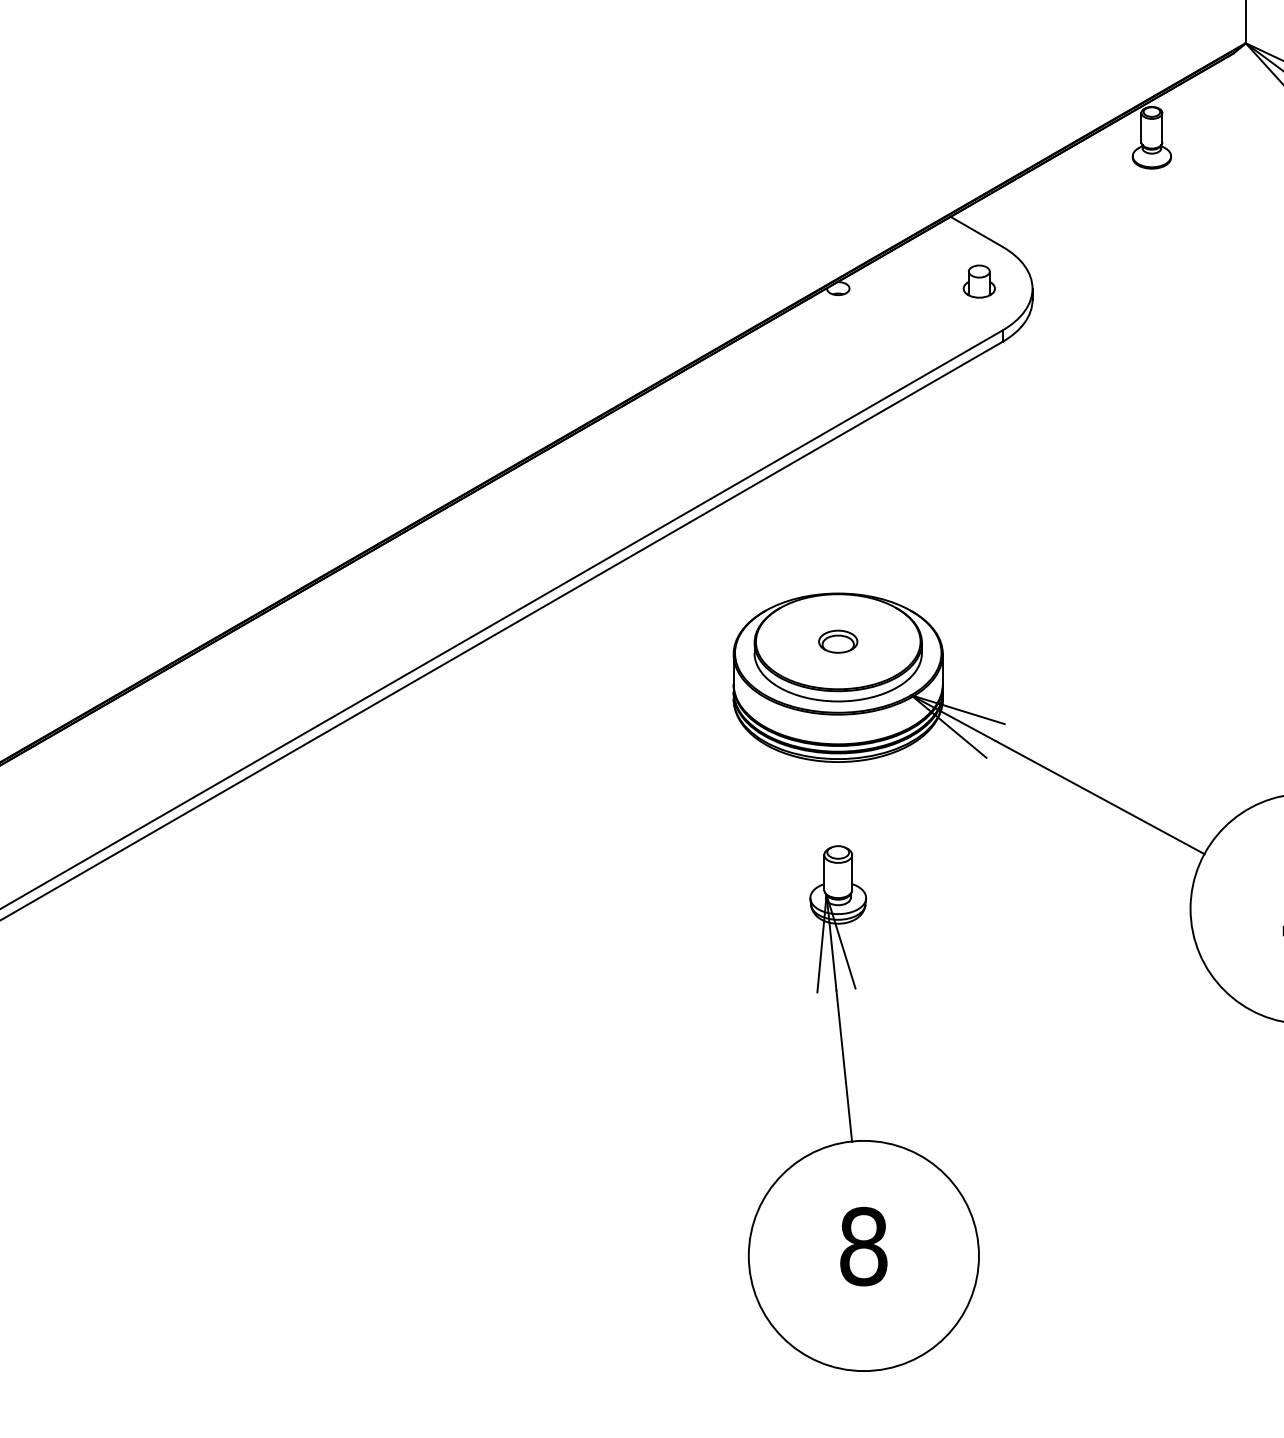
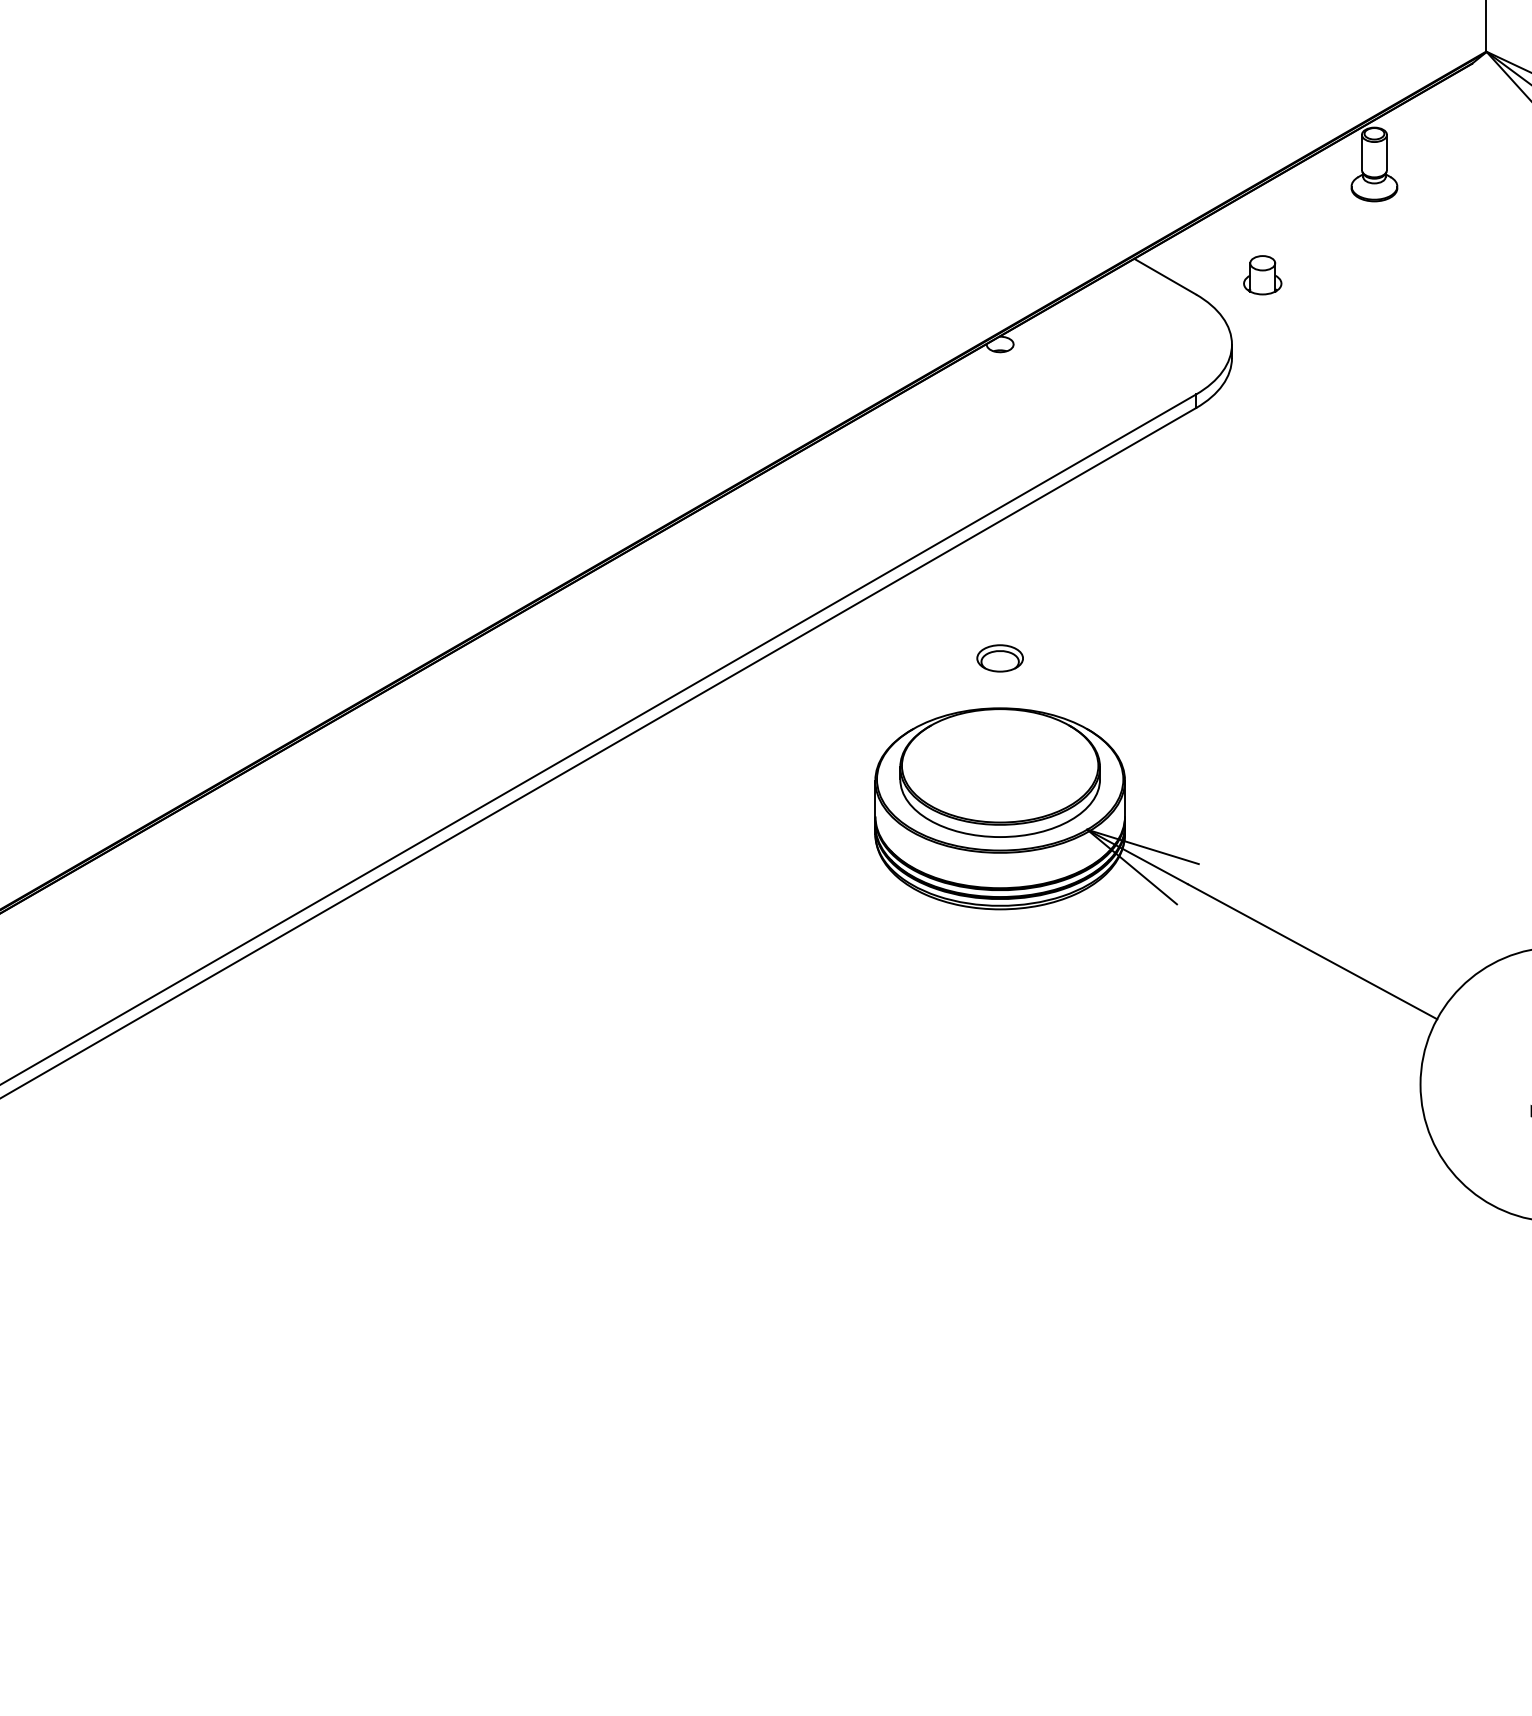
part: (978, 281) -> (1261, 275), moved
part: (838, 641) -> (1000, 658), moved
part: (850, 1113) -> (1014, 1328), removed

